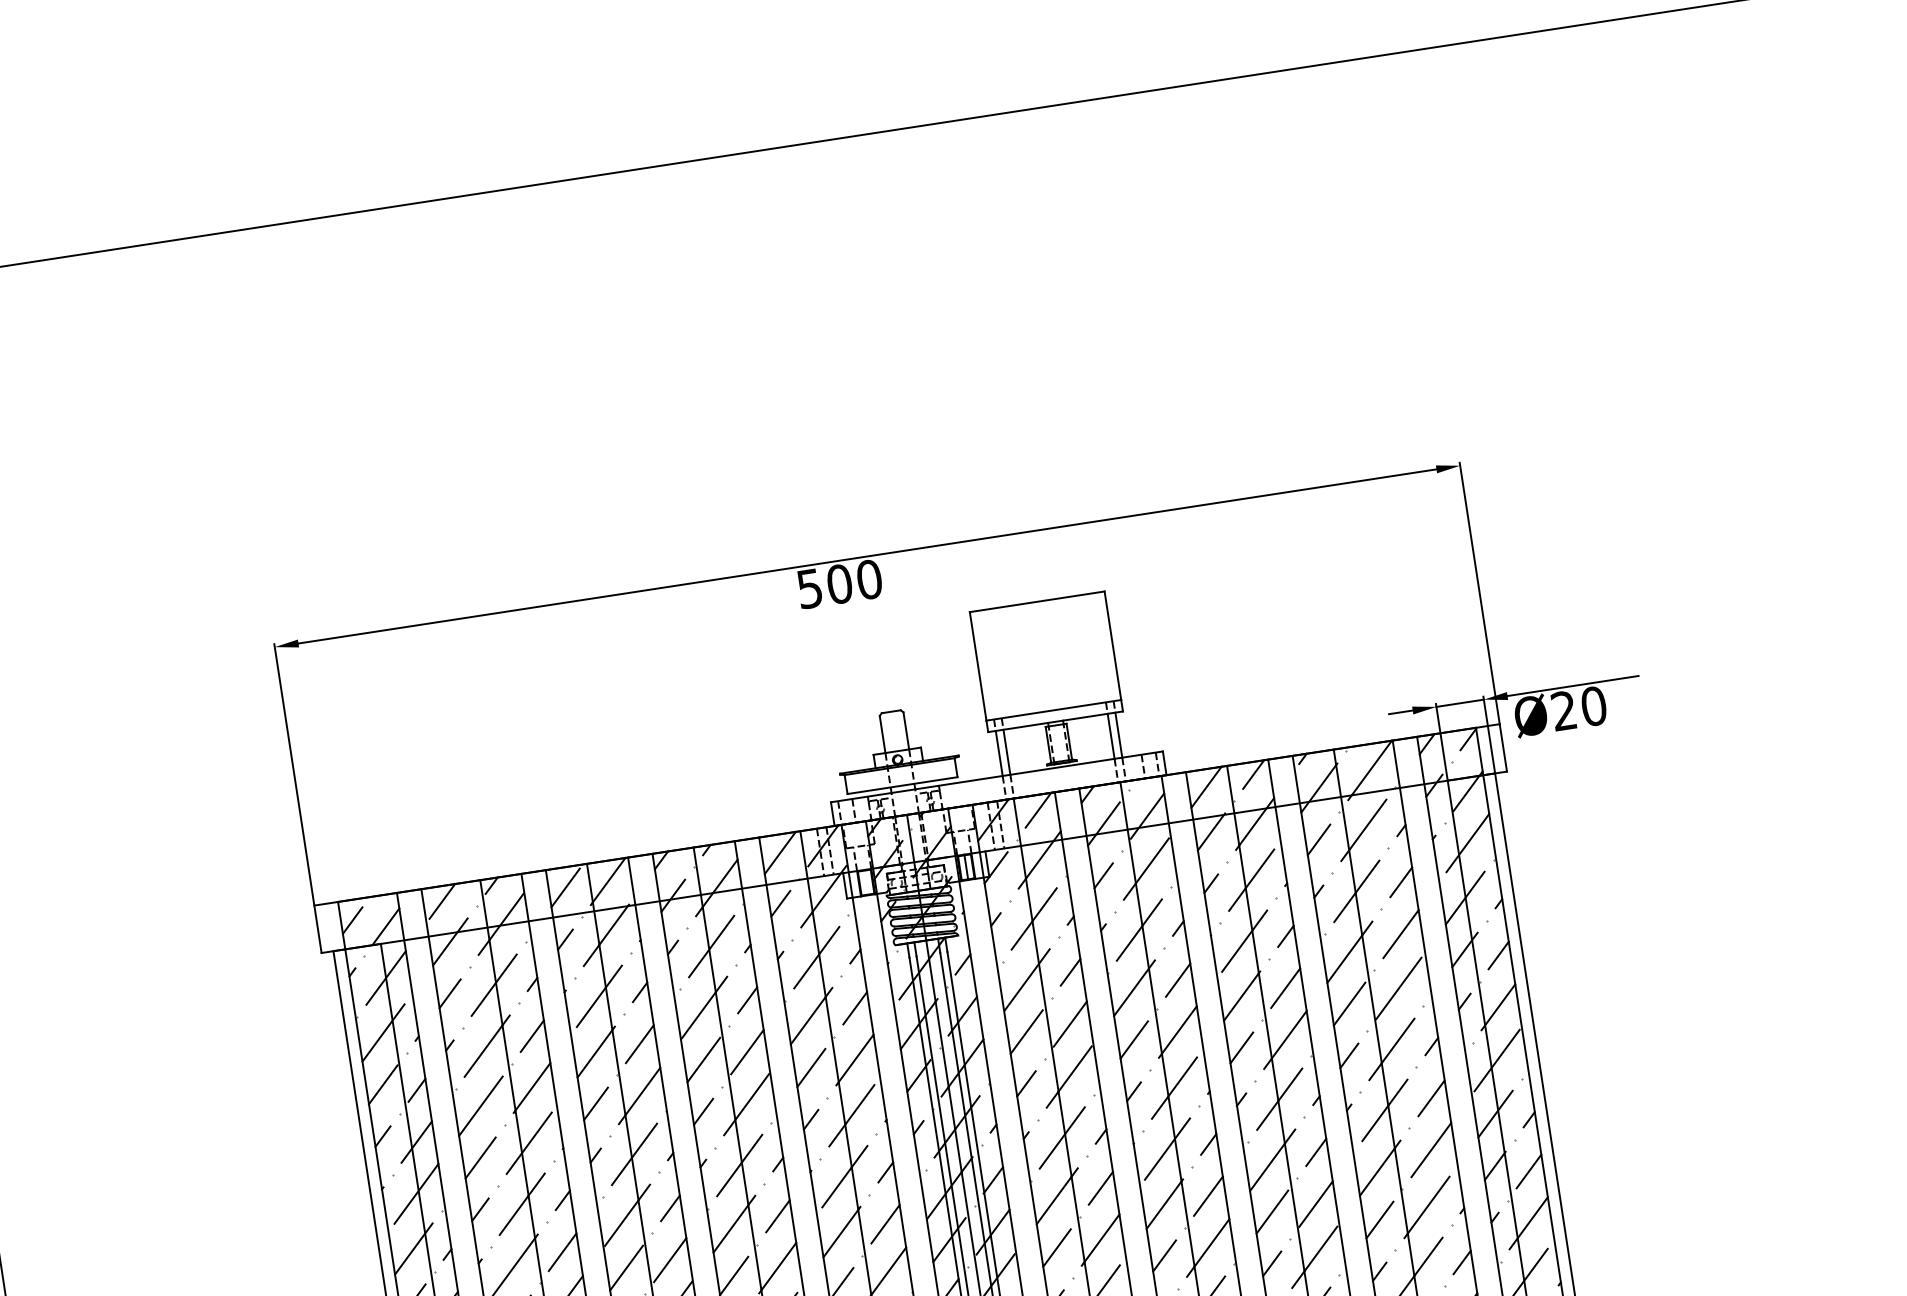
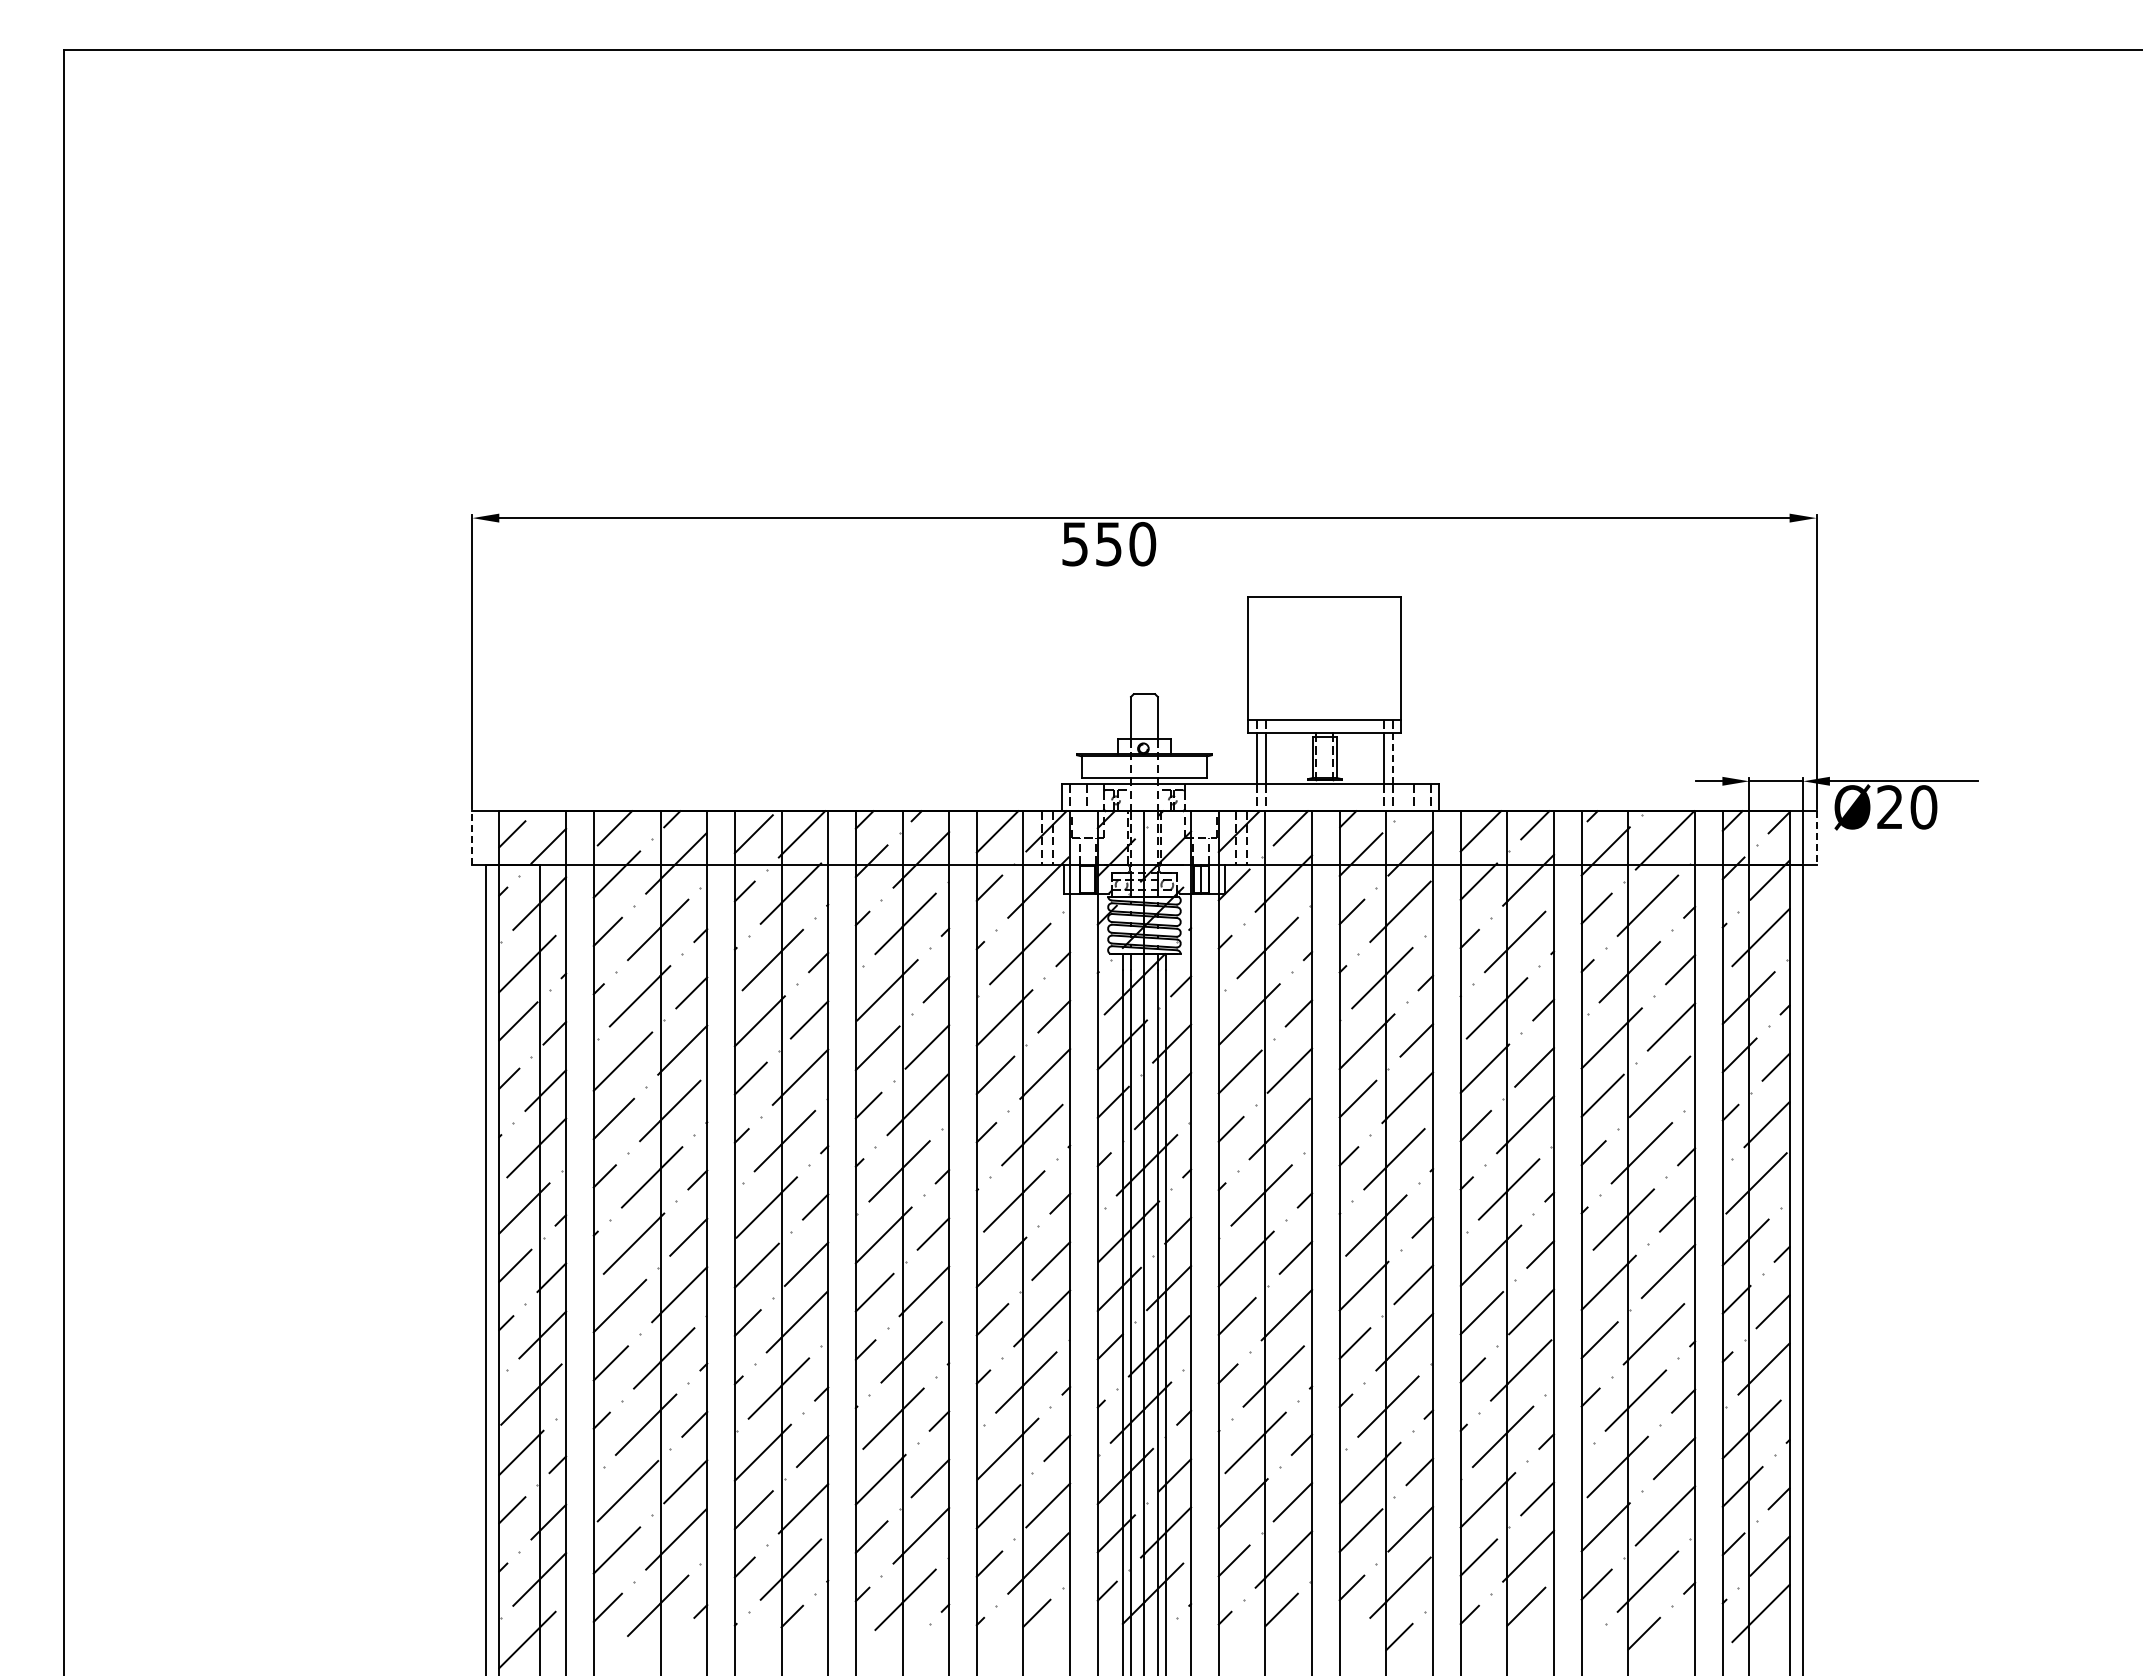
text: (839, 584) -> (1108, 544), 500 -> 550
line: (1118, 734) -> (1392, 758), solid -> dashed
line: (1503, 748) -> (1816, 838), solid -> dashed
line: (318, 929) -> (472, 838), solid -> dashed

